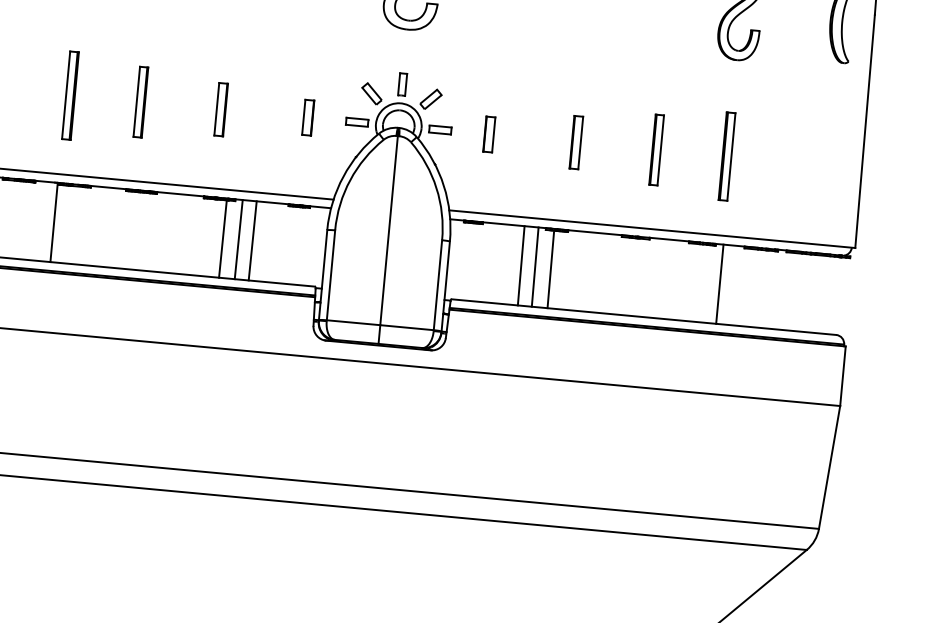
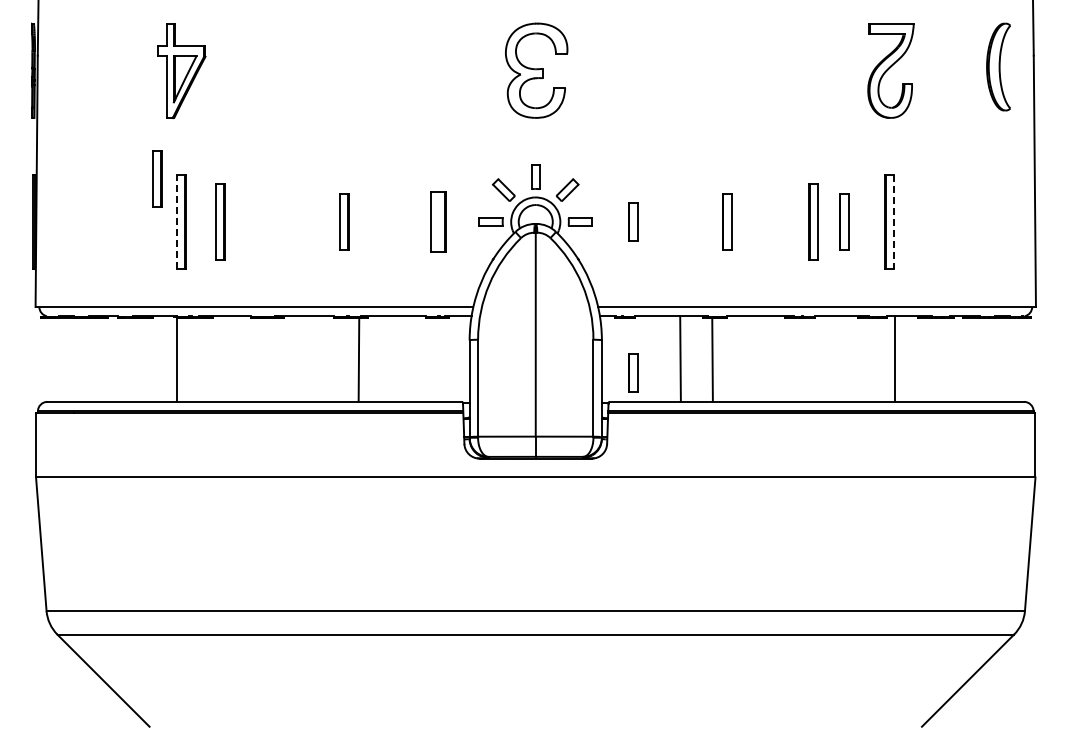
part: (51, 53) -> (157, 178), added
line: (66, 94) -> (177, 221), solid -> dashed
part: (140, 101) -> (220, 221), moved
part: (307, 117) -> (437, 221), size x1.6
part: (685, 152) -> (844, 221), added
line: (731, 157) -> (894, 222), solid -> dashed
line: (238, 238) -> (375, 358), removed
line: (252, 240) -> (390, 358), removed
line: (535, 266) -> (695, 358), removed
part: (476, 274) -> (633, 372), added

